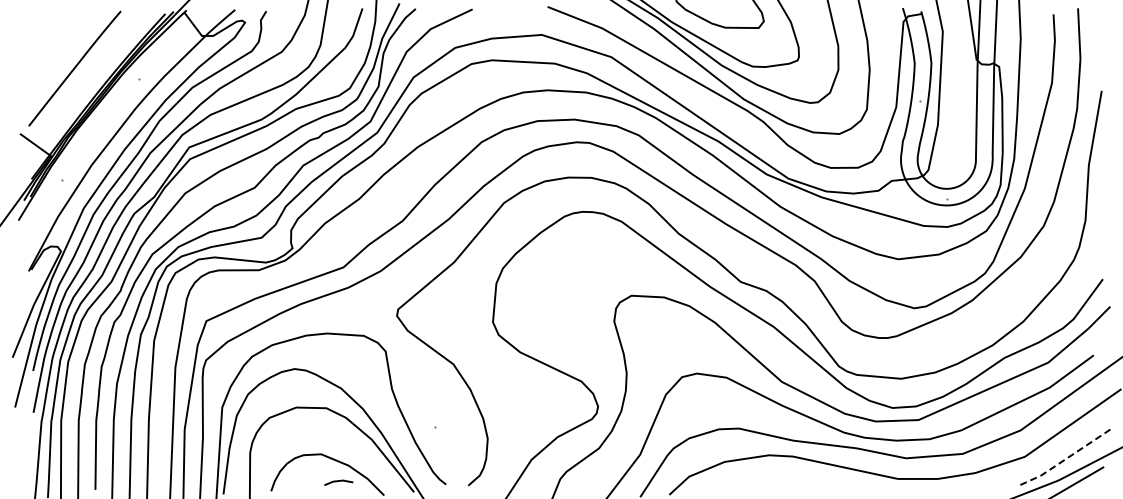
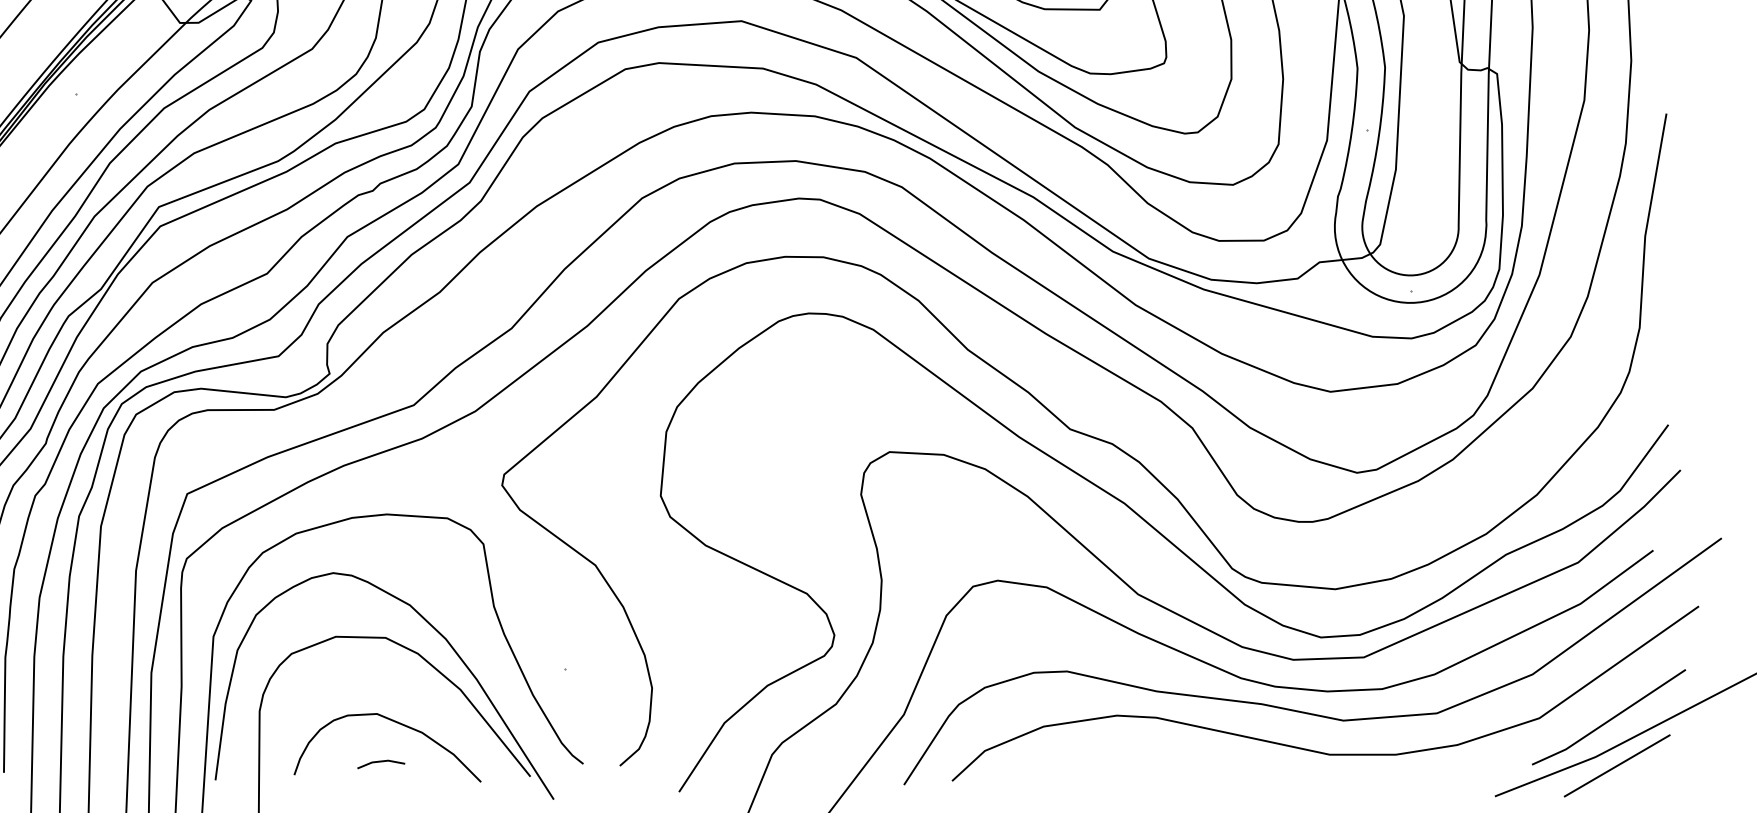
line: (1067, 458) -> (1609, 720), dashed -> solid
line: (338, 481) -> (380, 762), moved

